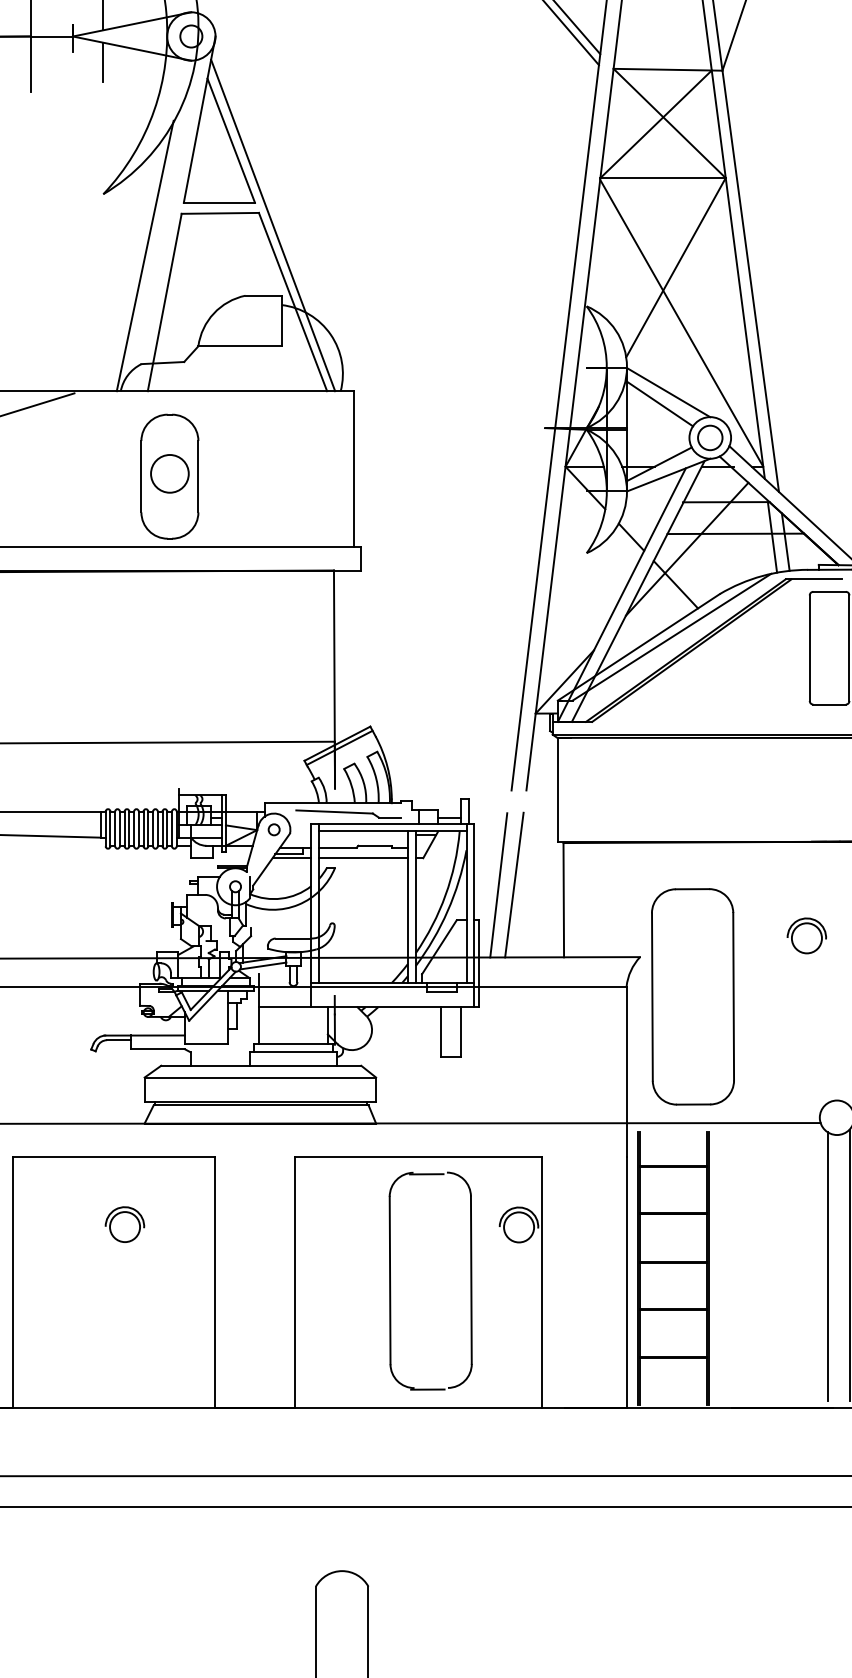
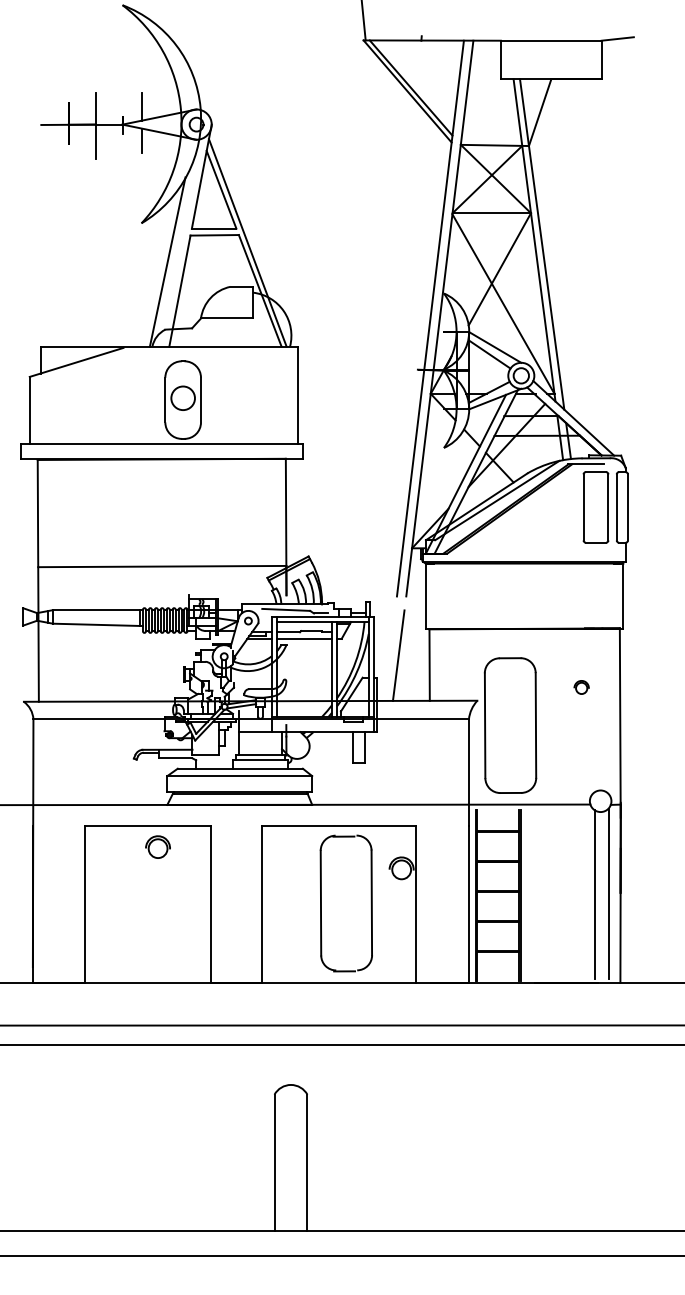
line: (498, 884) -> (388, 655), removed
part: (806, 935) -> (581, 687), size x0.6
part: (124, 1223) -> (157, 846), moved

